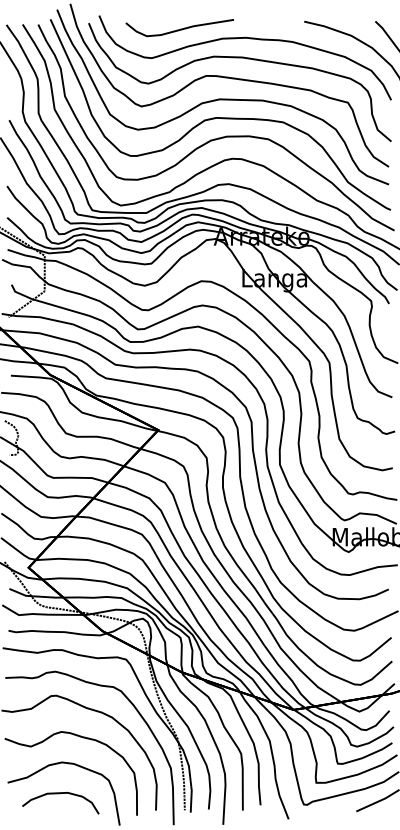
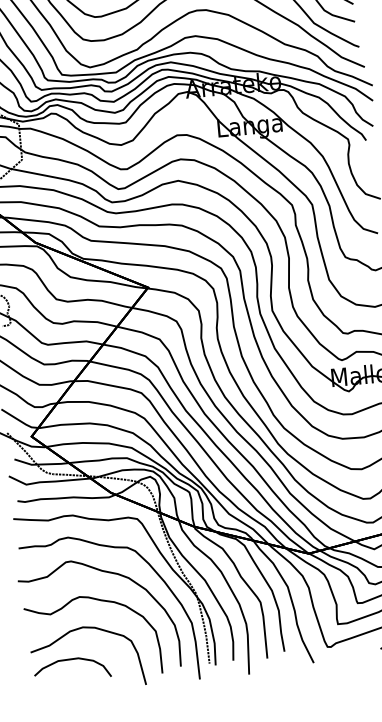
curve: (60, 794) -> (71, 660), moved

